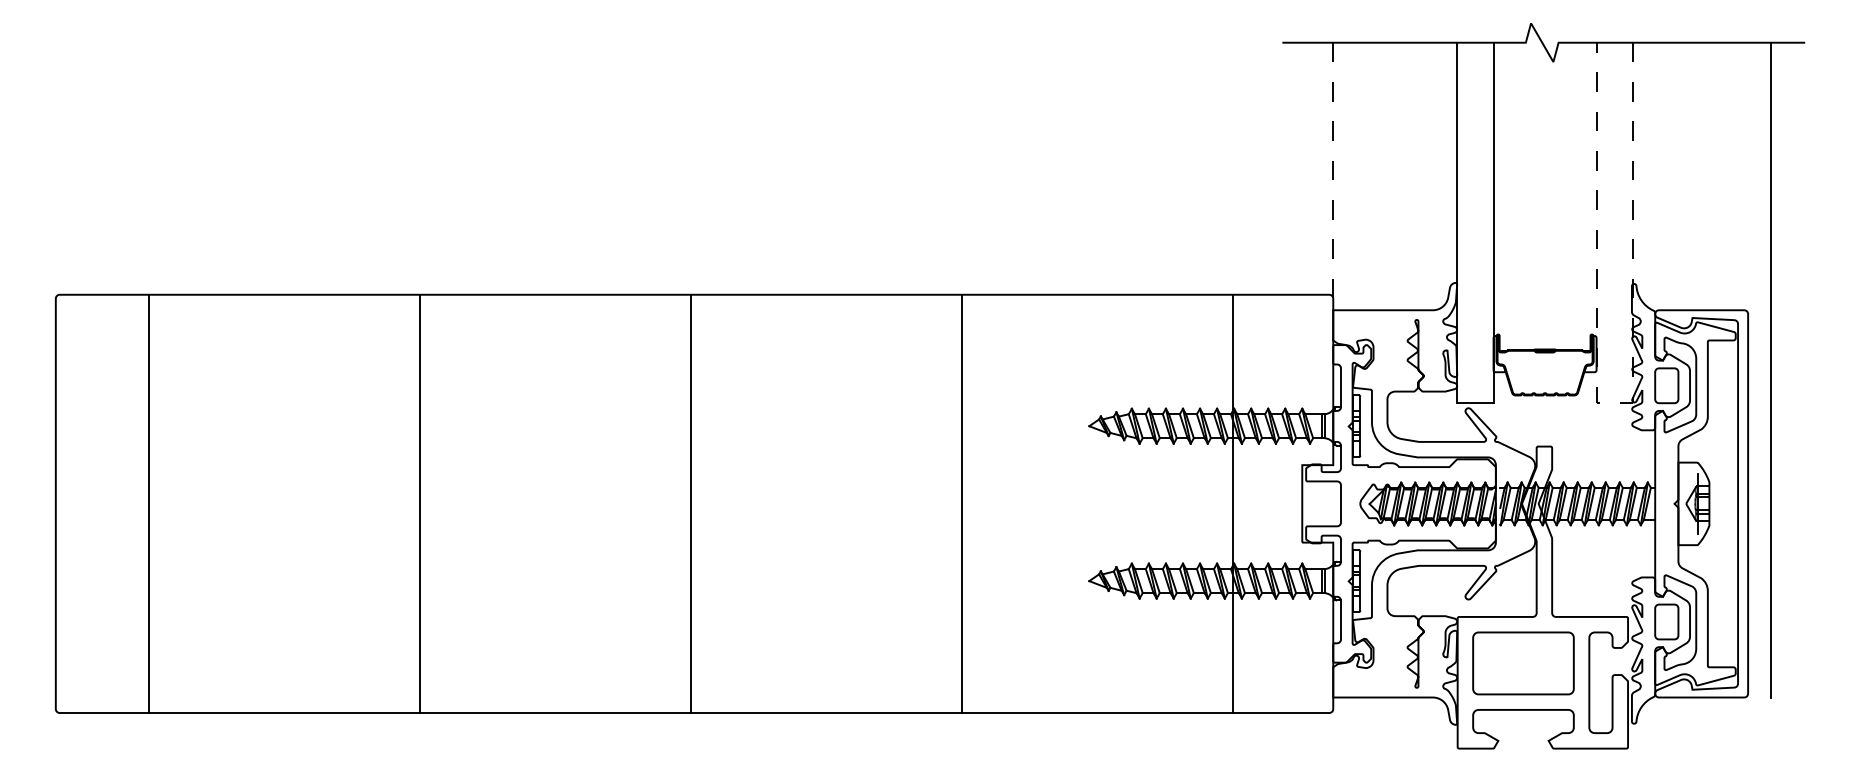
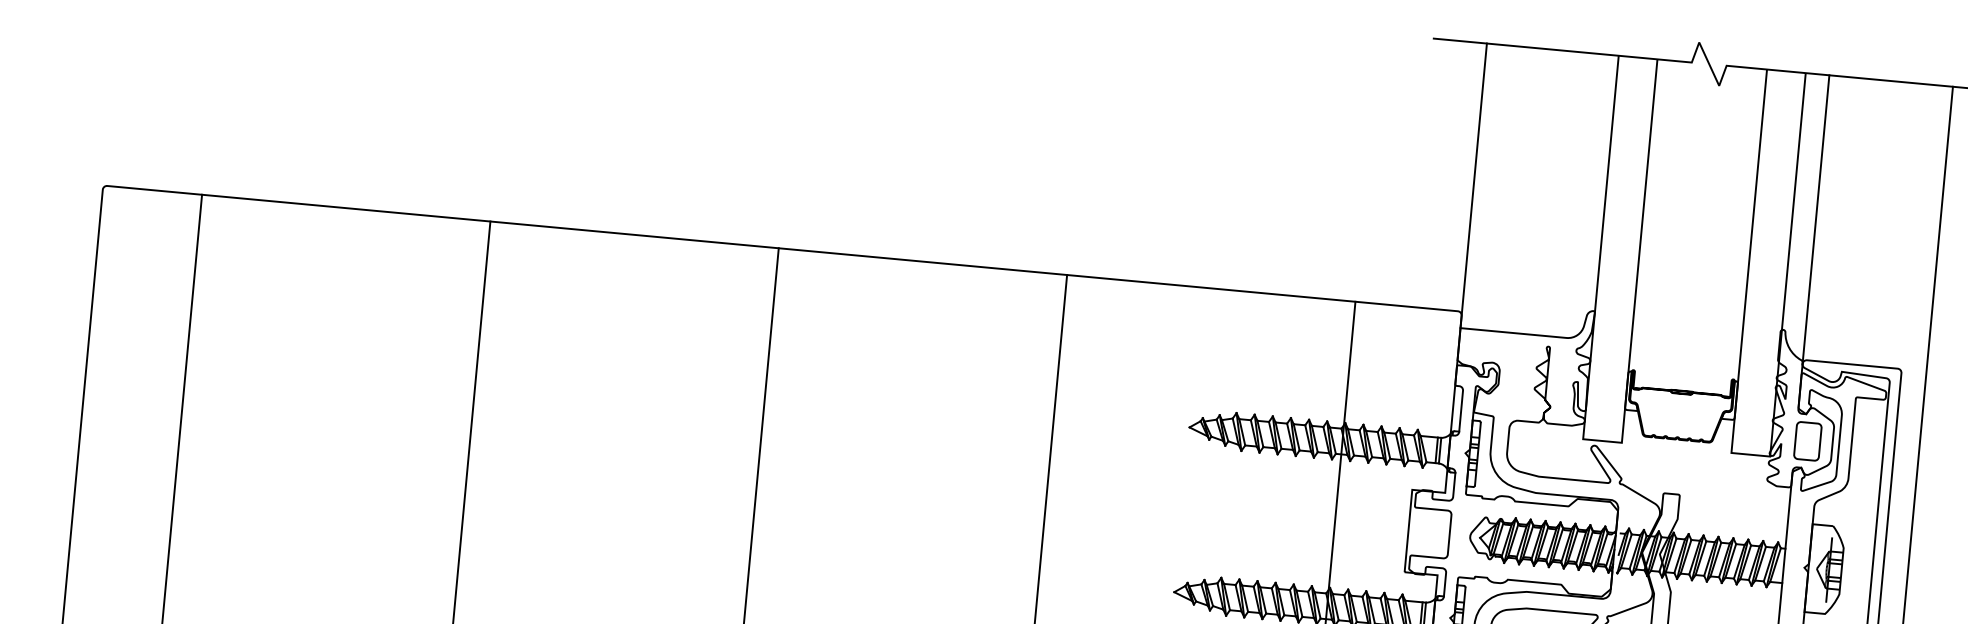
line: (1333, 176) -> (1473, 185), dashed -> solid
line: (1655, 178) -> (1816, 219), added
line: (1614, 403) -> (1750, 455), dashed -> solid

